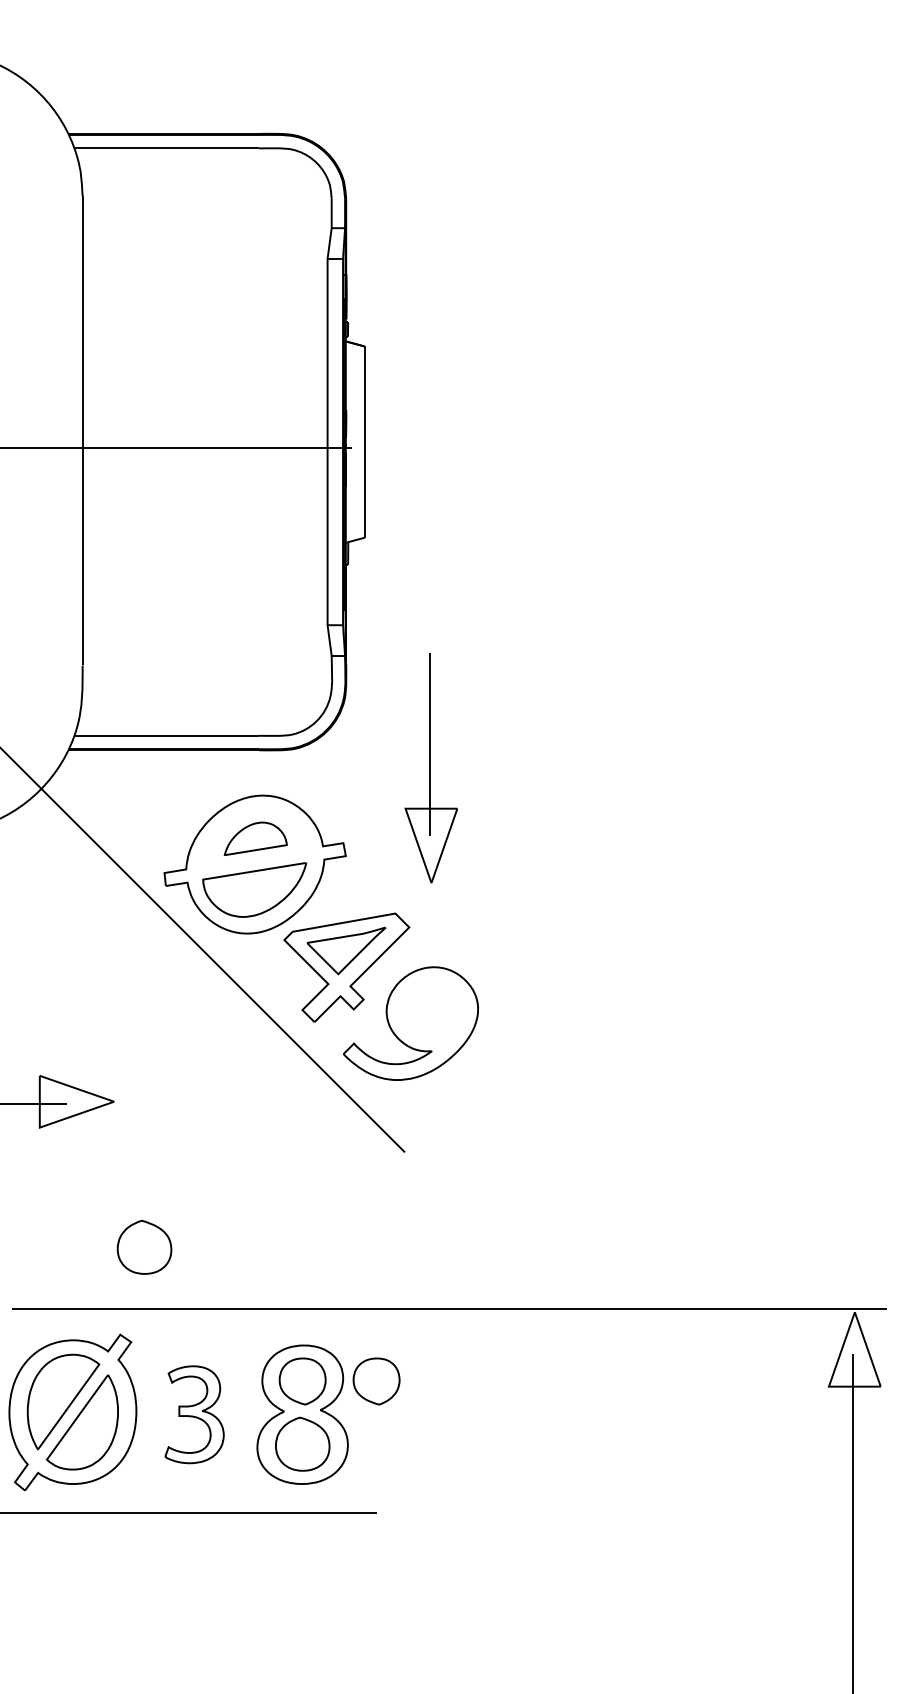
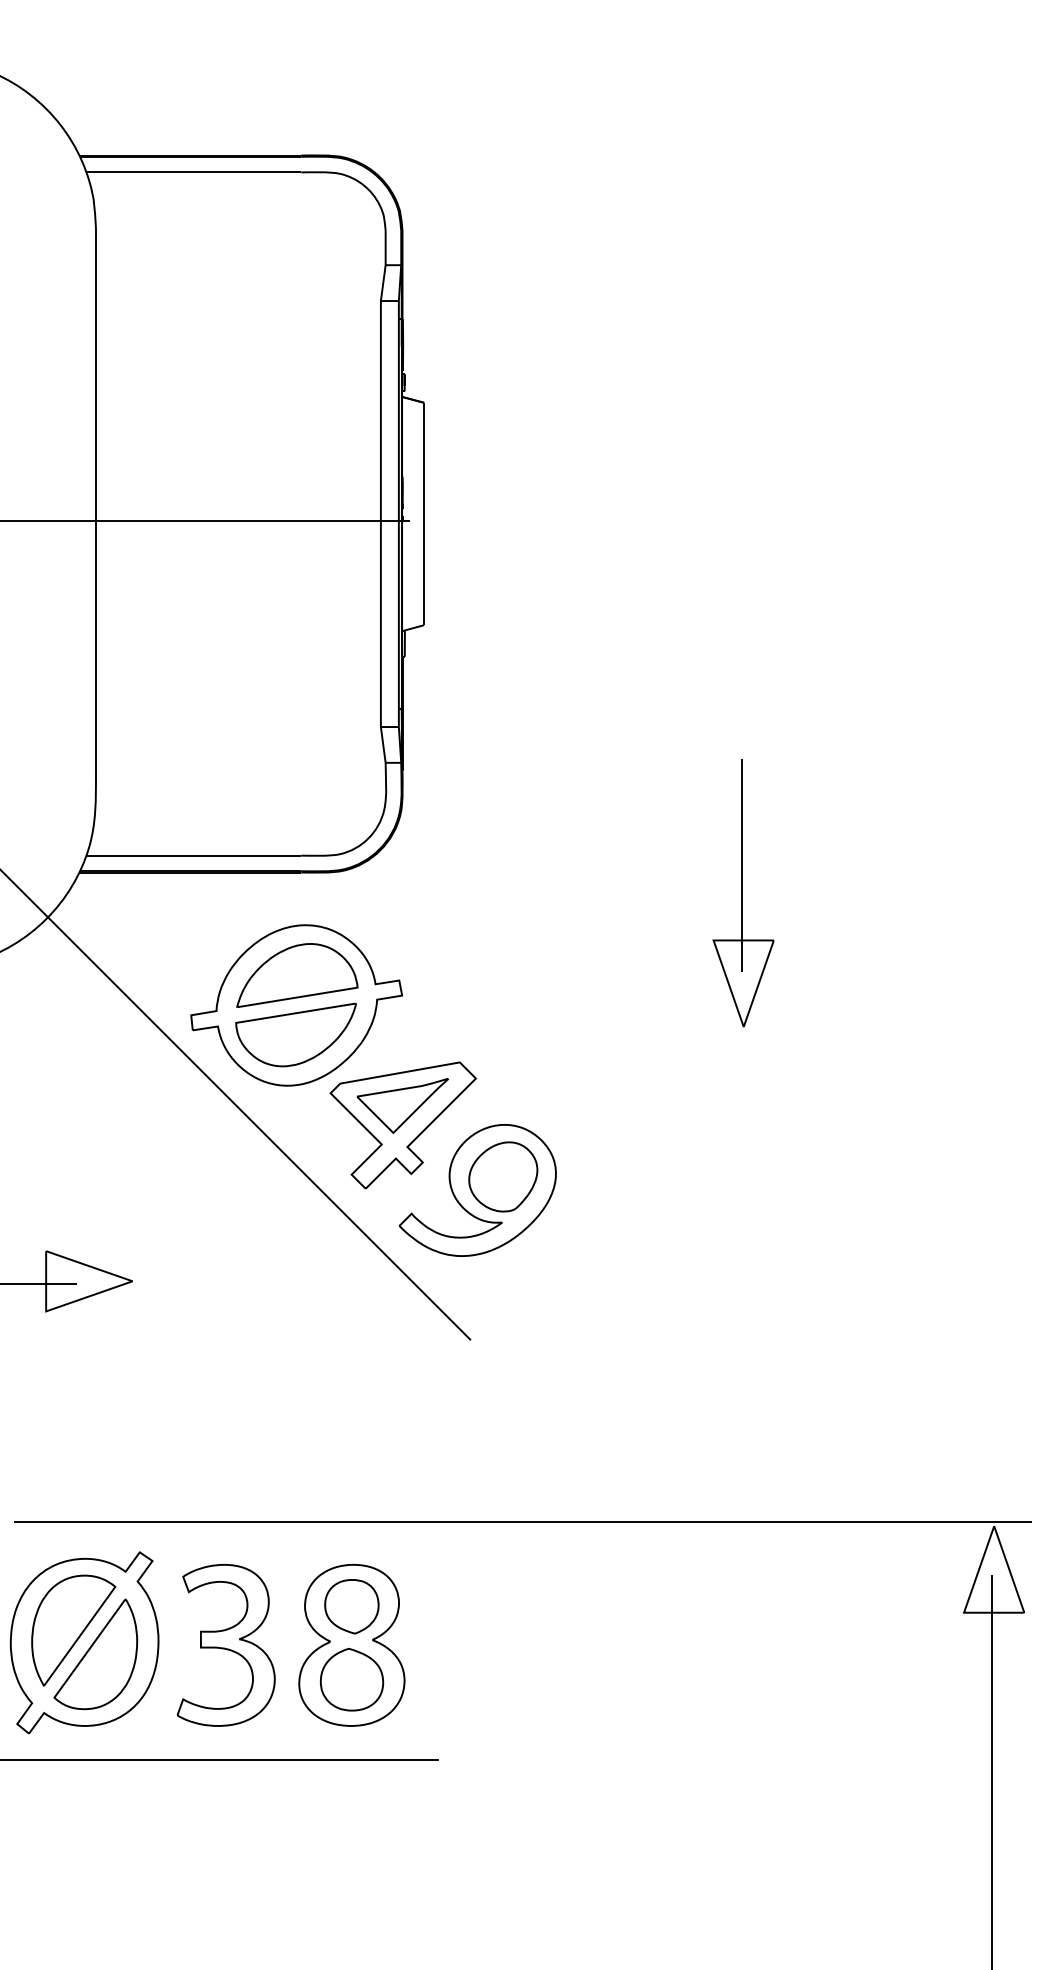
part: (431, 768) -> (743, 893), moved
part: (255, 838) -> (297, 975), size x1.67
part: (432, 1011) -> (503, 1176), added
part: (144, 1247) -> (168, 1450), removed
part: (376, 1381) -> (437, 1606), removed
part: (194, 1414) -> (225, 1645), size x1.43

